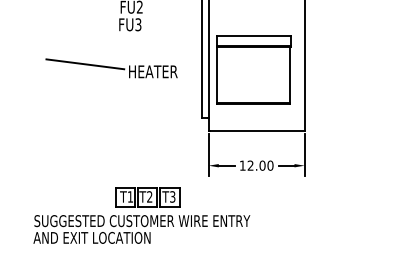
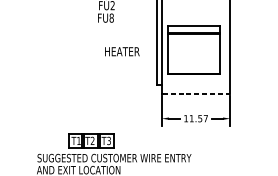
text: (138, 24) -> (111, 17), FU3 -> FU8
line: (85, 64) -> (73, 46), removed
line: (257, 130) -> (196, 93), solid -> dashed
text: (260, 165) -> (198, 118), 12.00 -> 11.57
part: (147, 197) -> (91, 141), moved

